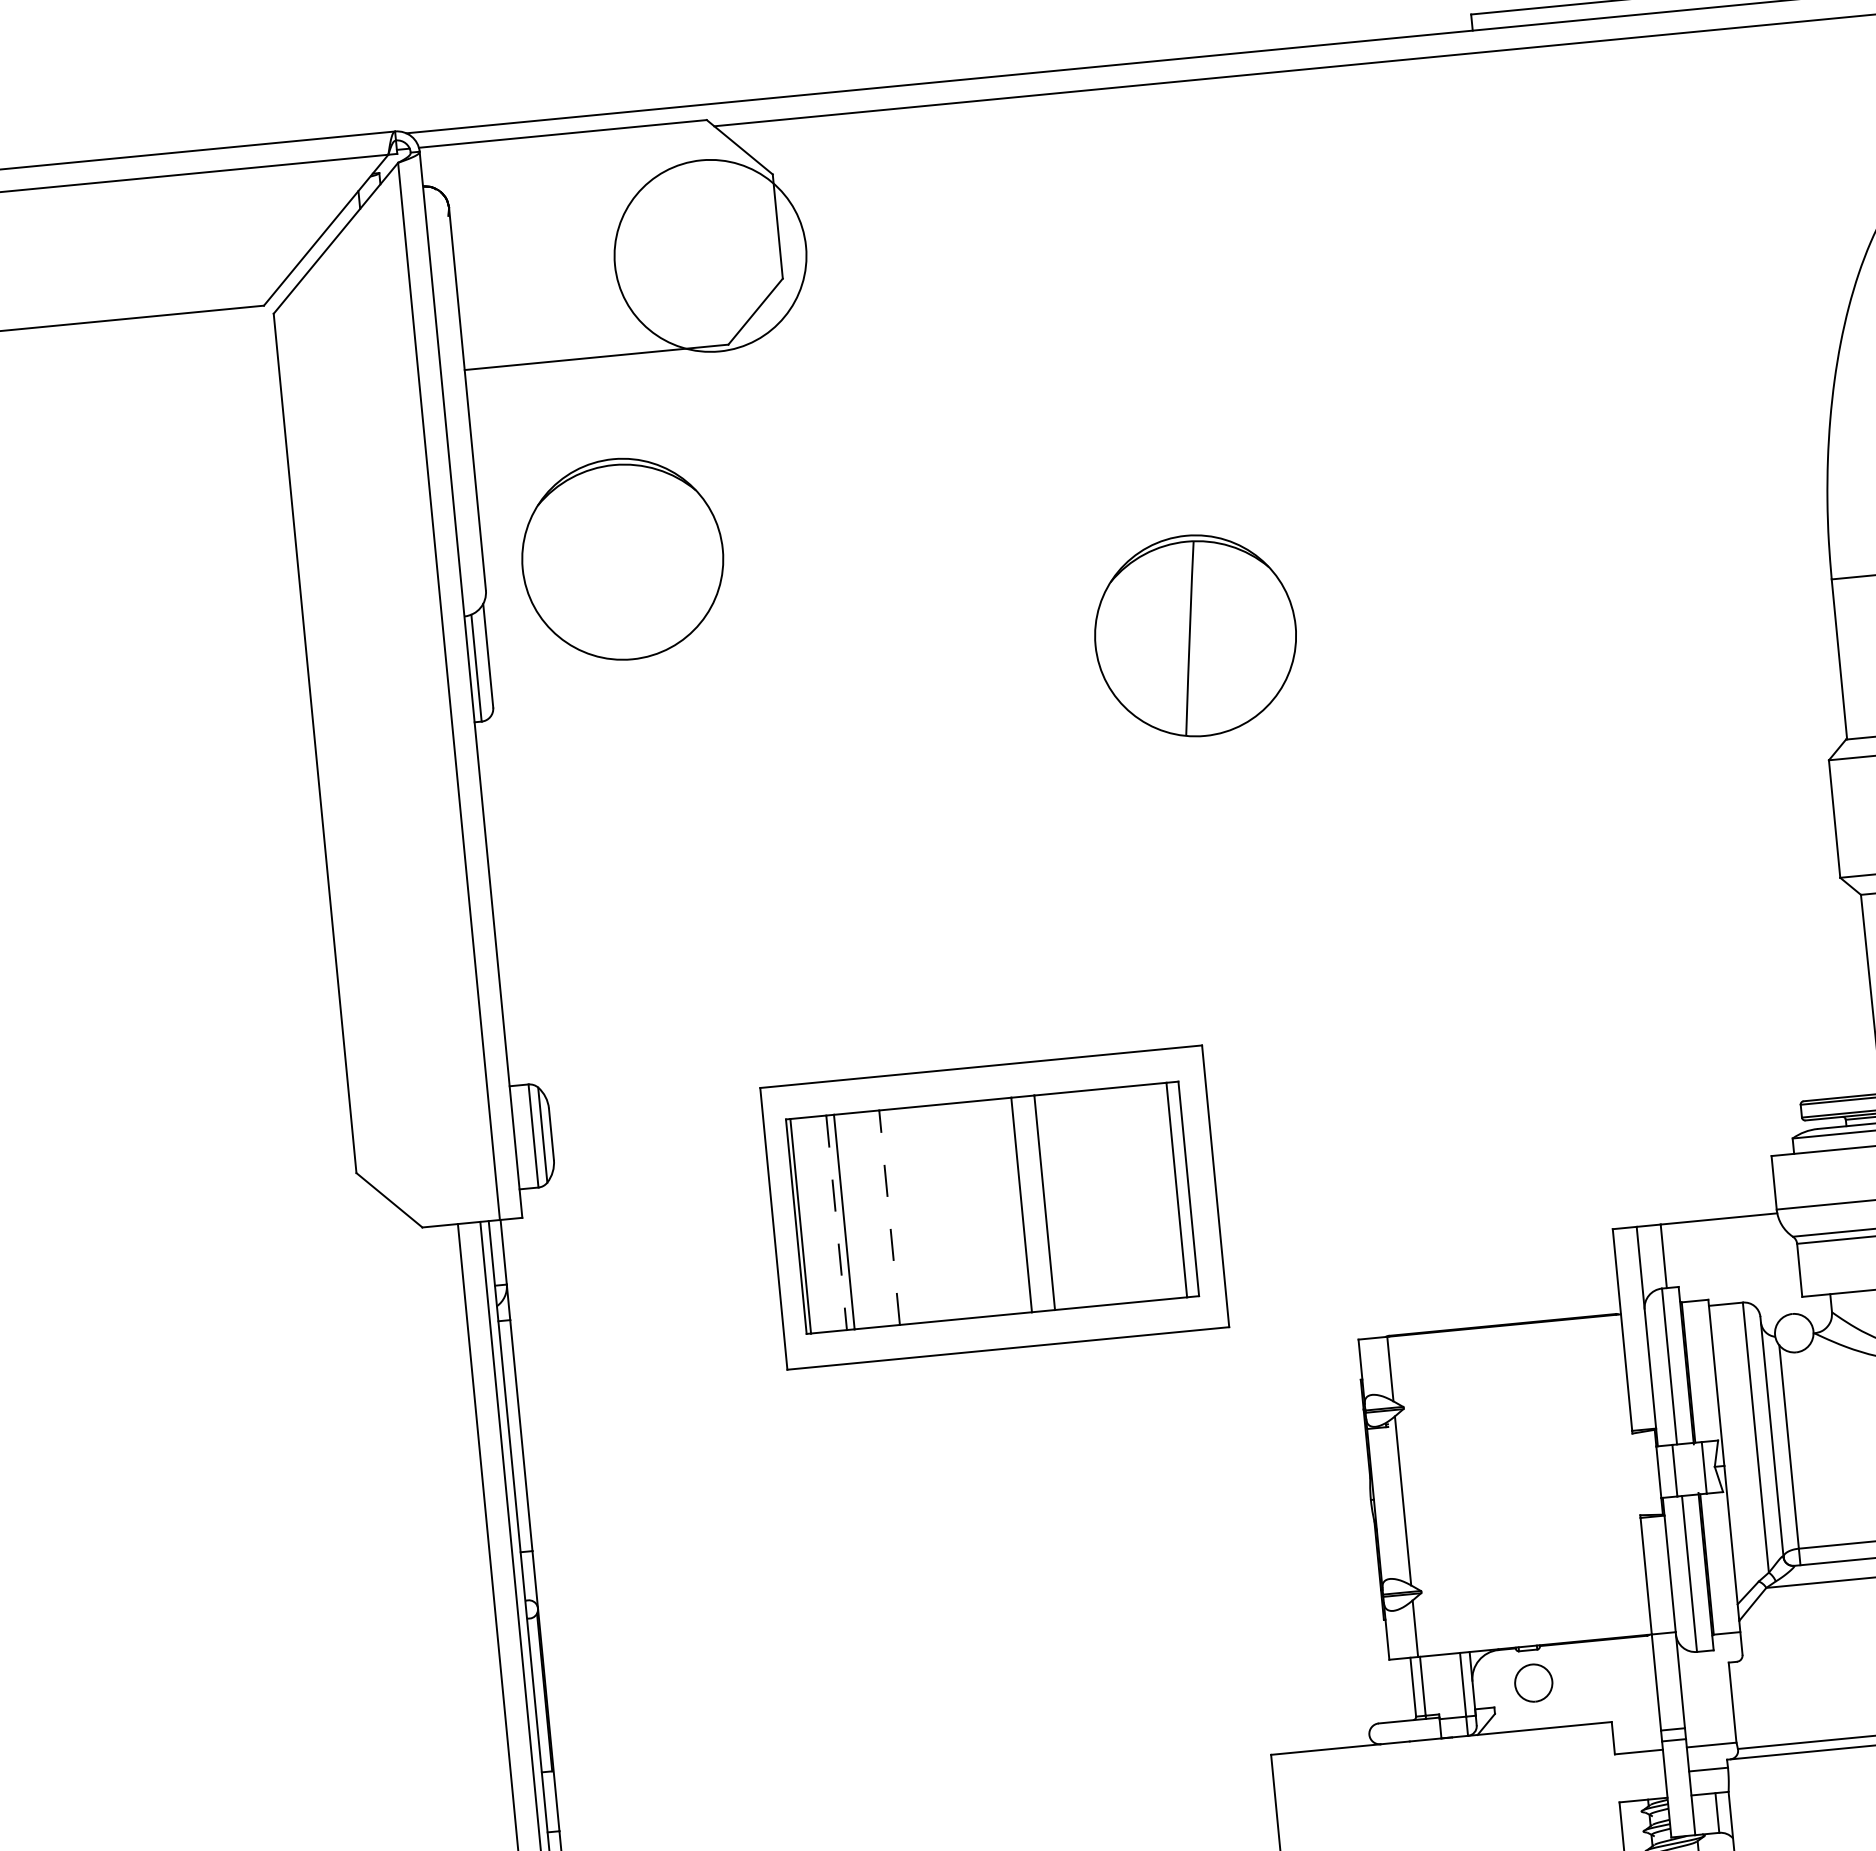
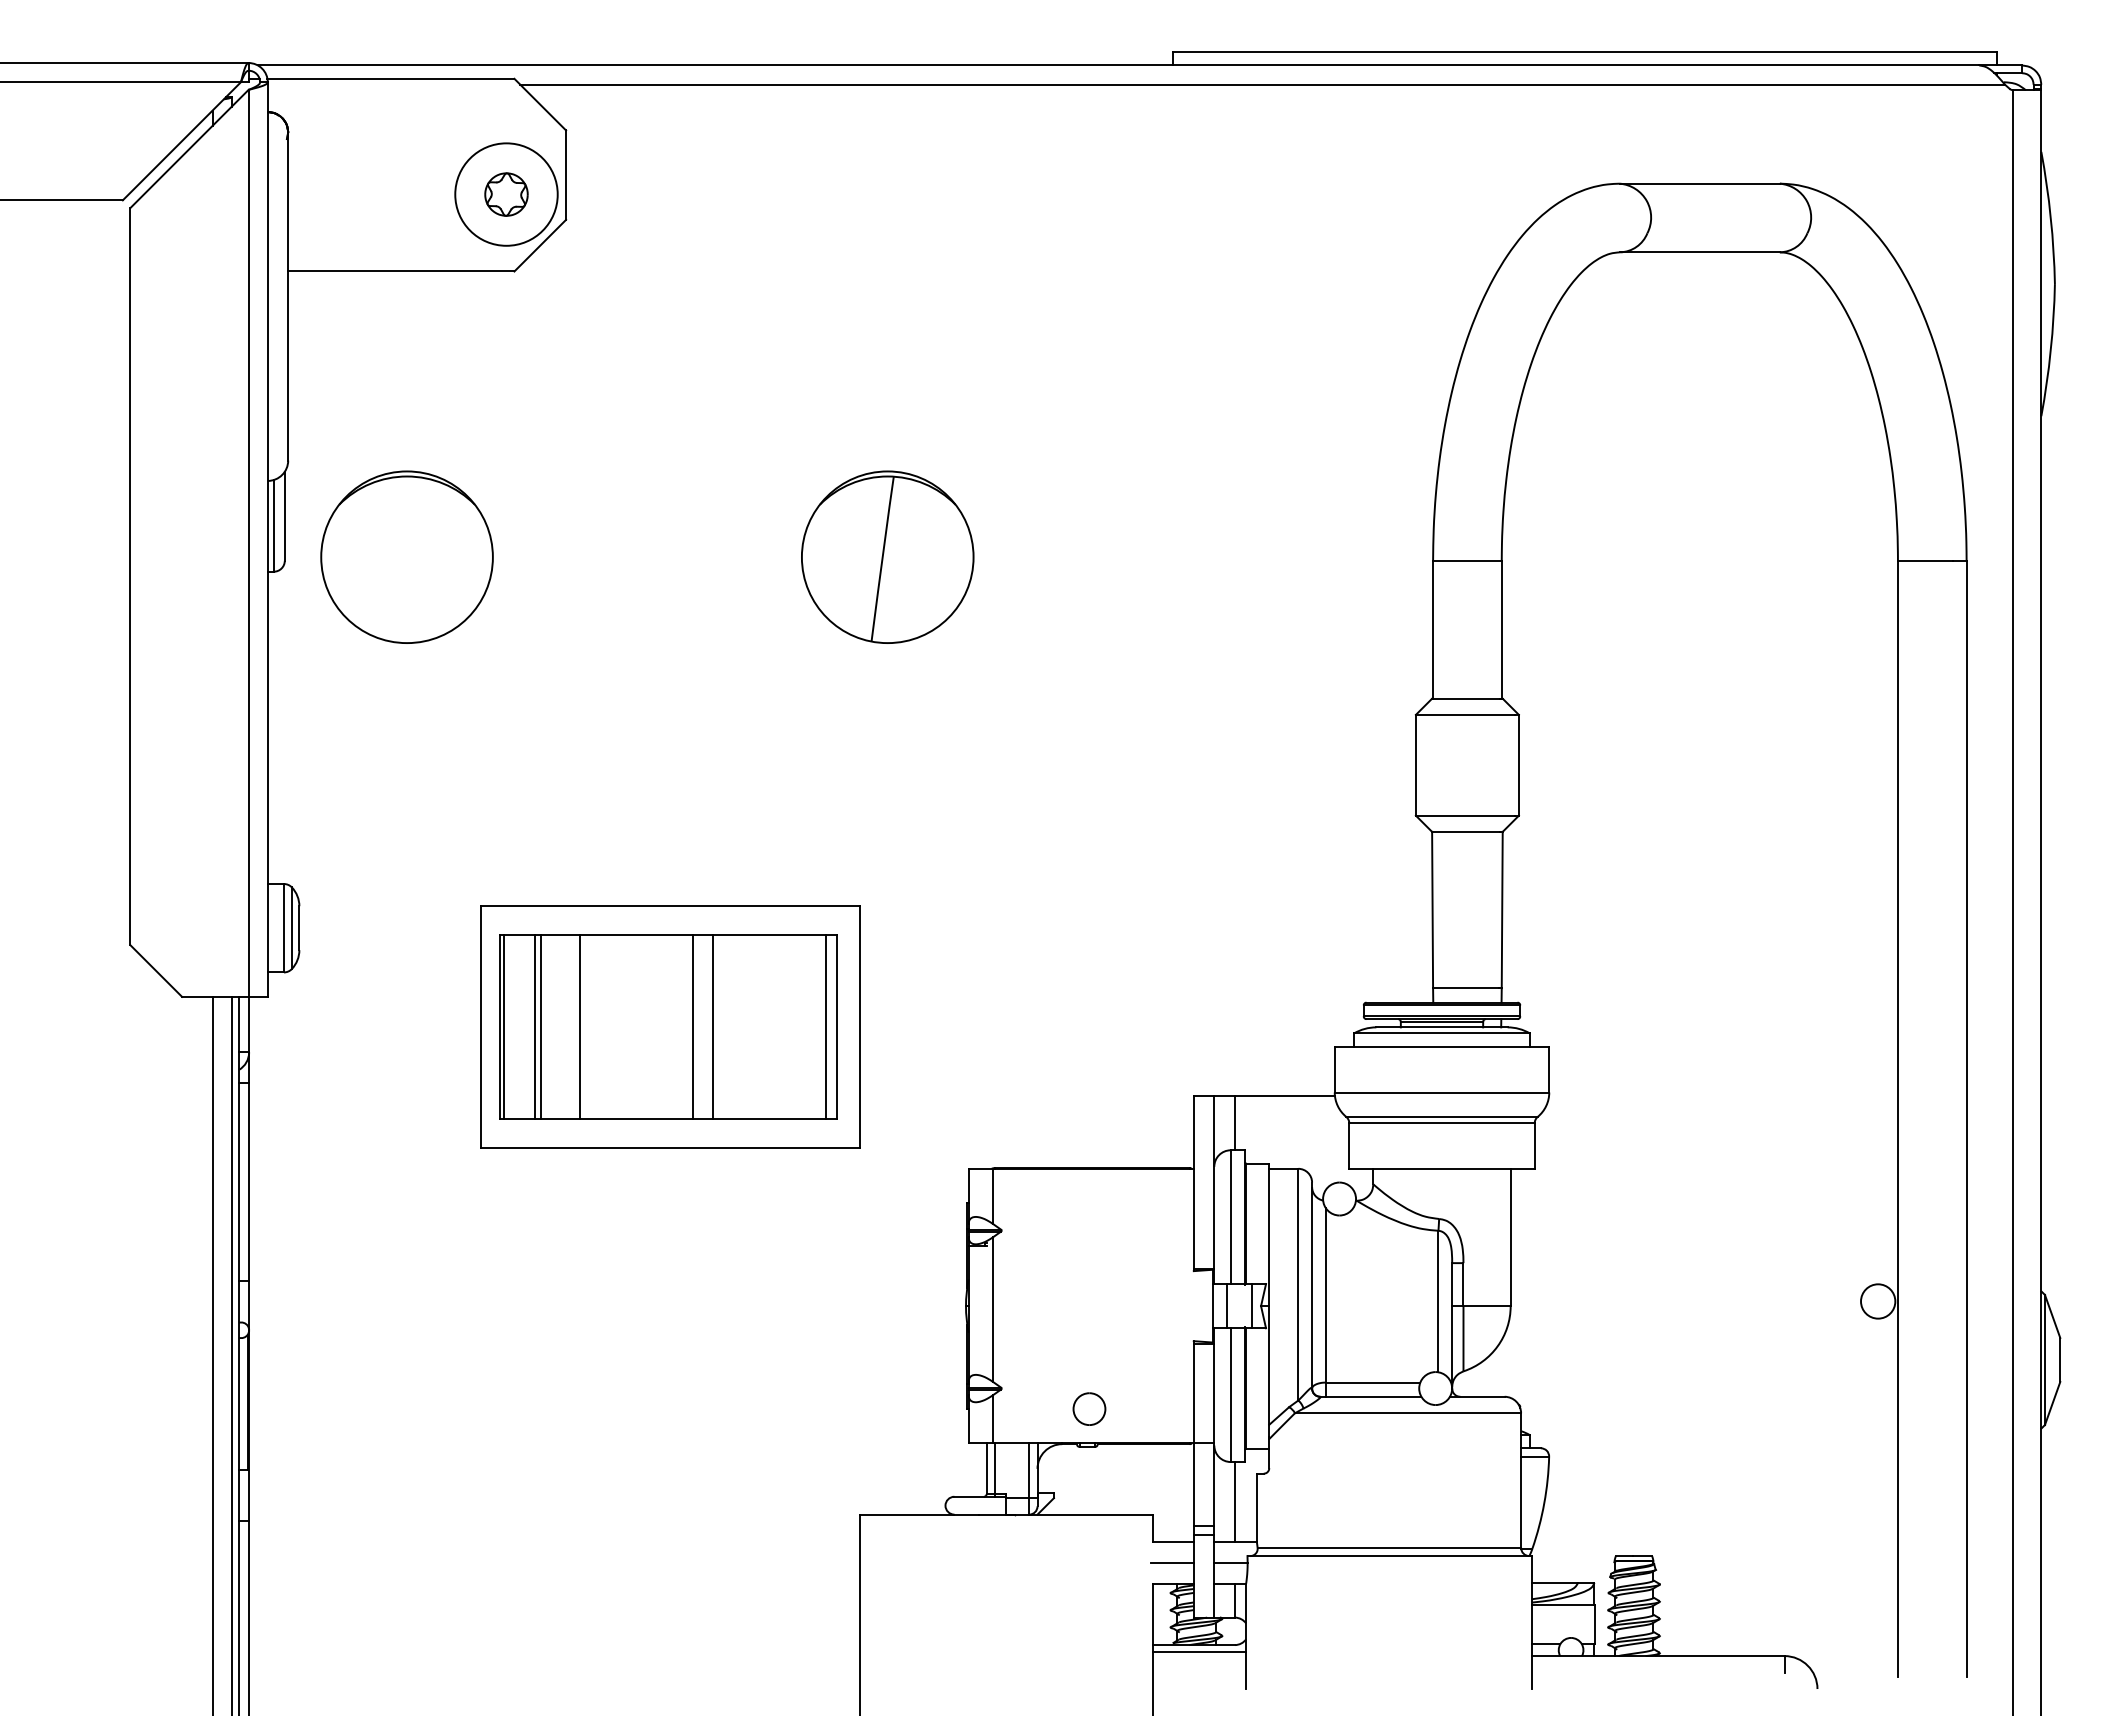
circle: (710, 255) -> (506, 194), size x0.62
part: (710, 255) -> (506, 194), added
part: (622, 558) -> (406, 556), moved
line: (888, 1217) -> (579, 1026), dashed -> solid
line: (836, 1223) -> (534, 1027), dashed -> solid
part: (1533, 1682) -> (1089, 1408), moved
line: (1705, 1698) -> (1234, 1502), added
line: (1640, 1775) -> (1172, 1562), added

